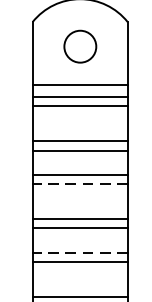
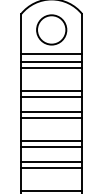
circle: (79, 45) -> (51, 29), size x1.43
line: (79, 184) -> (51, 118), dashed -> solid
line: (79, 252) -> (51, 162), dashed -> solid

